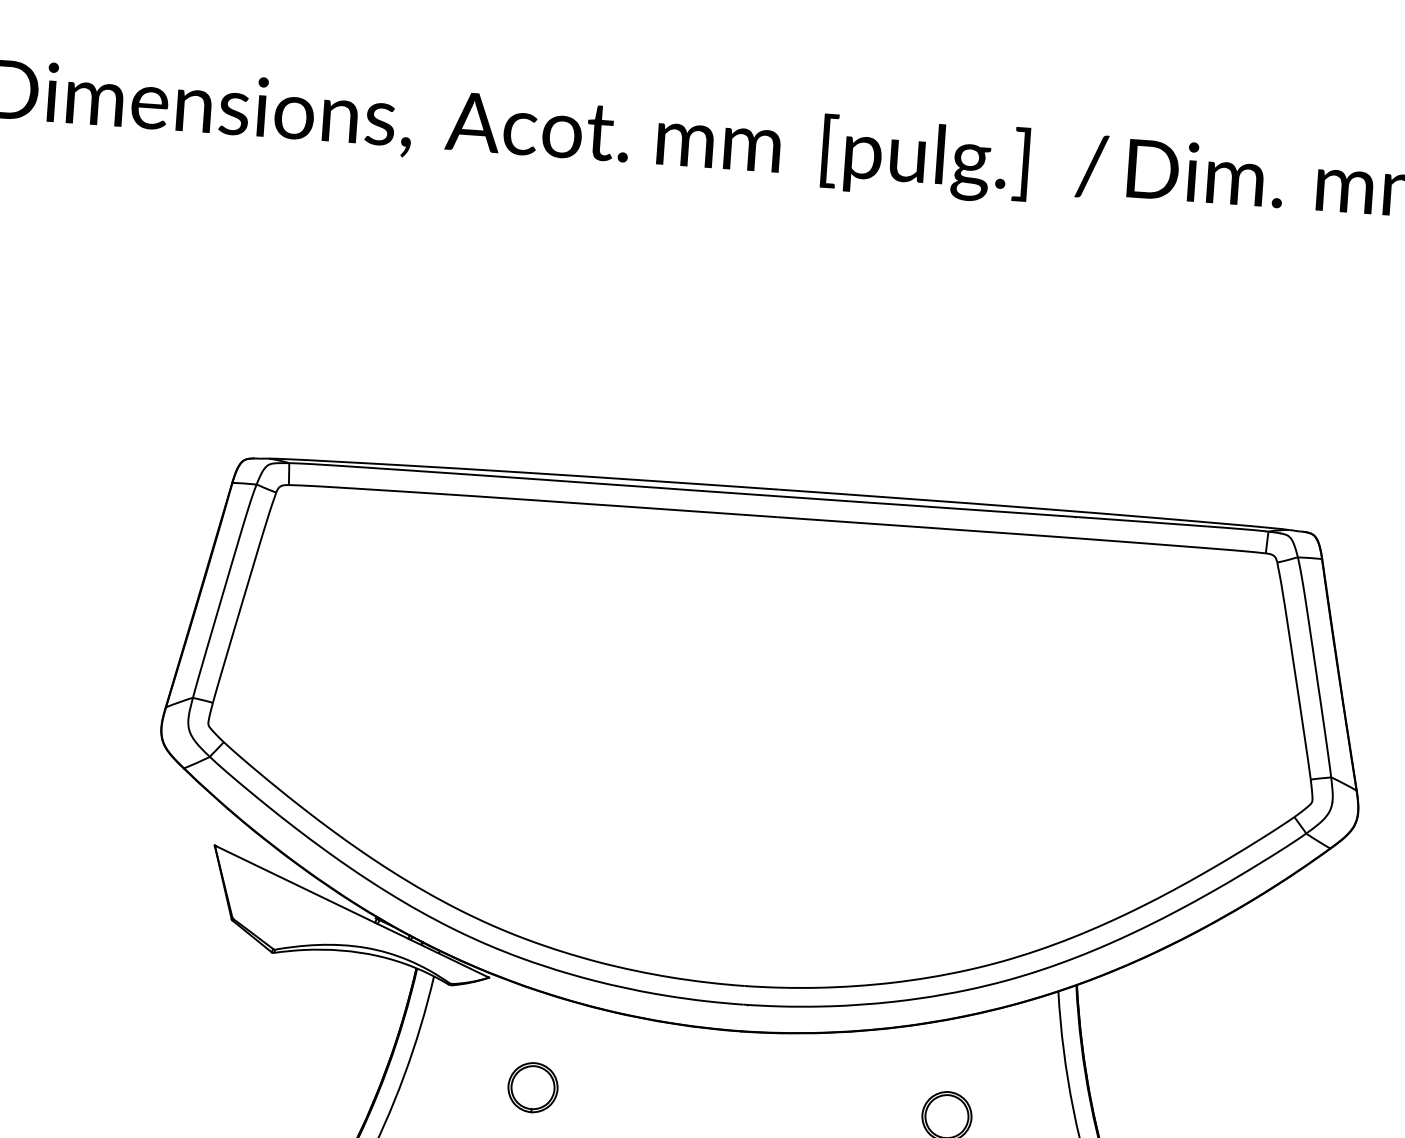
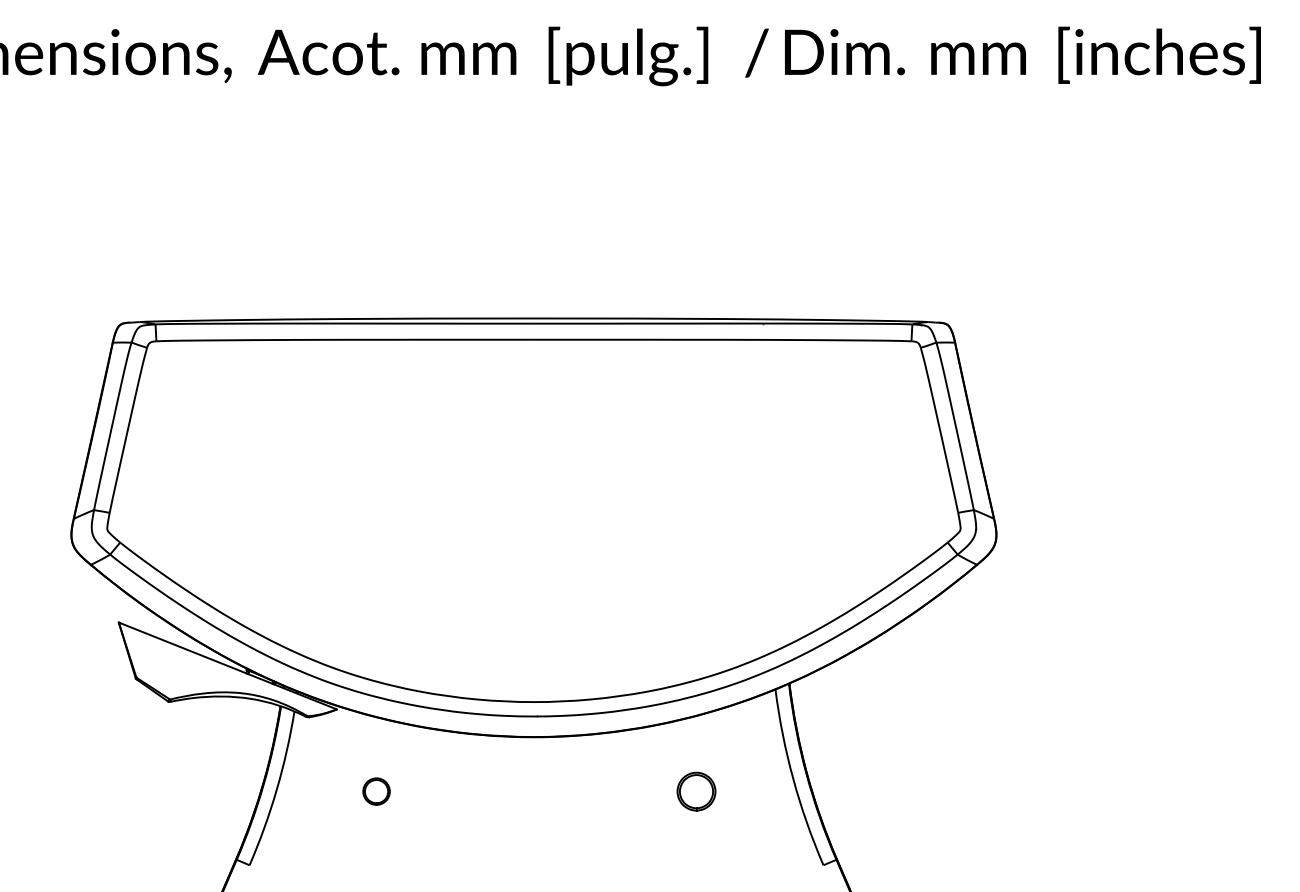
part: (532, 1087) -> (376, 791), size x0.7

